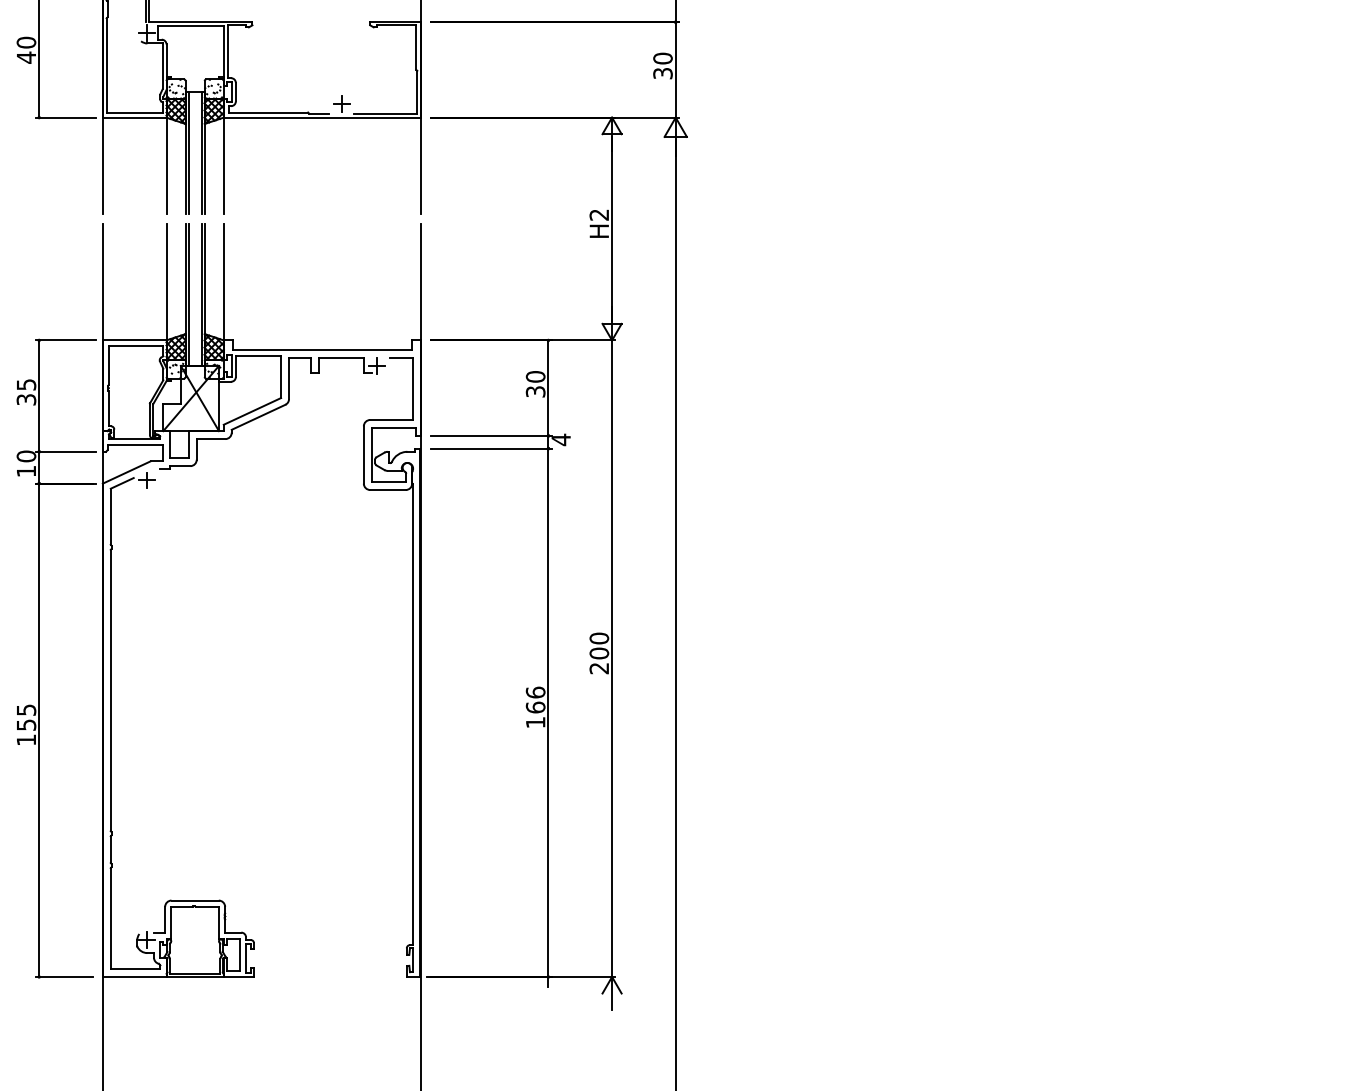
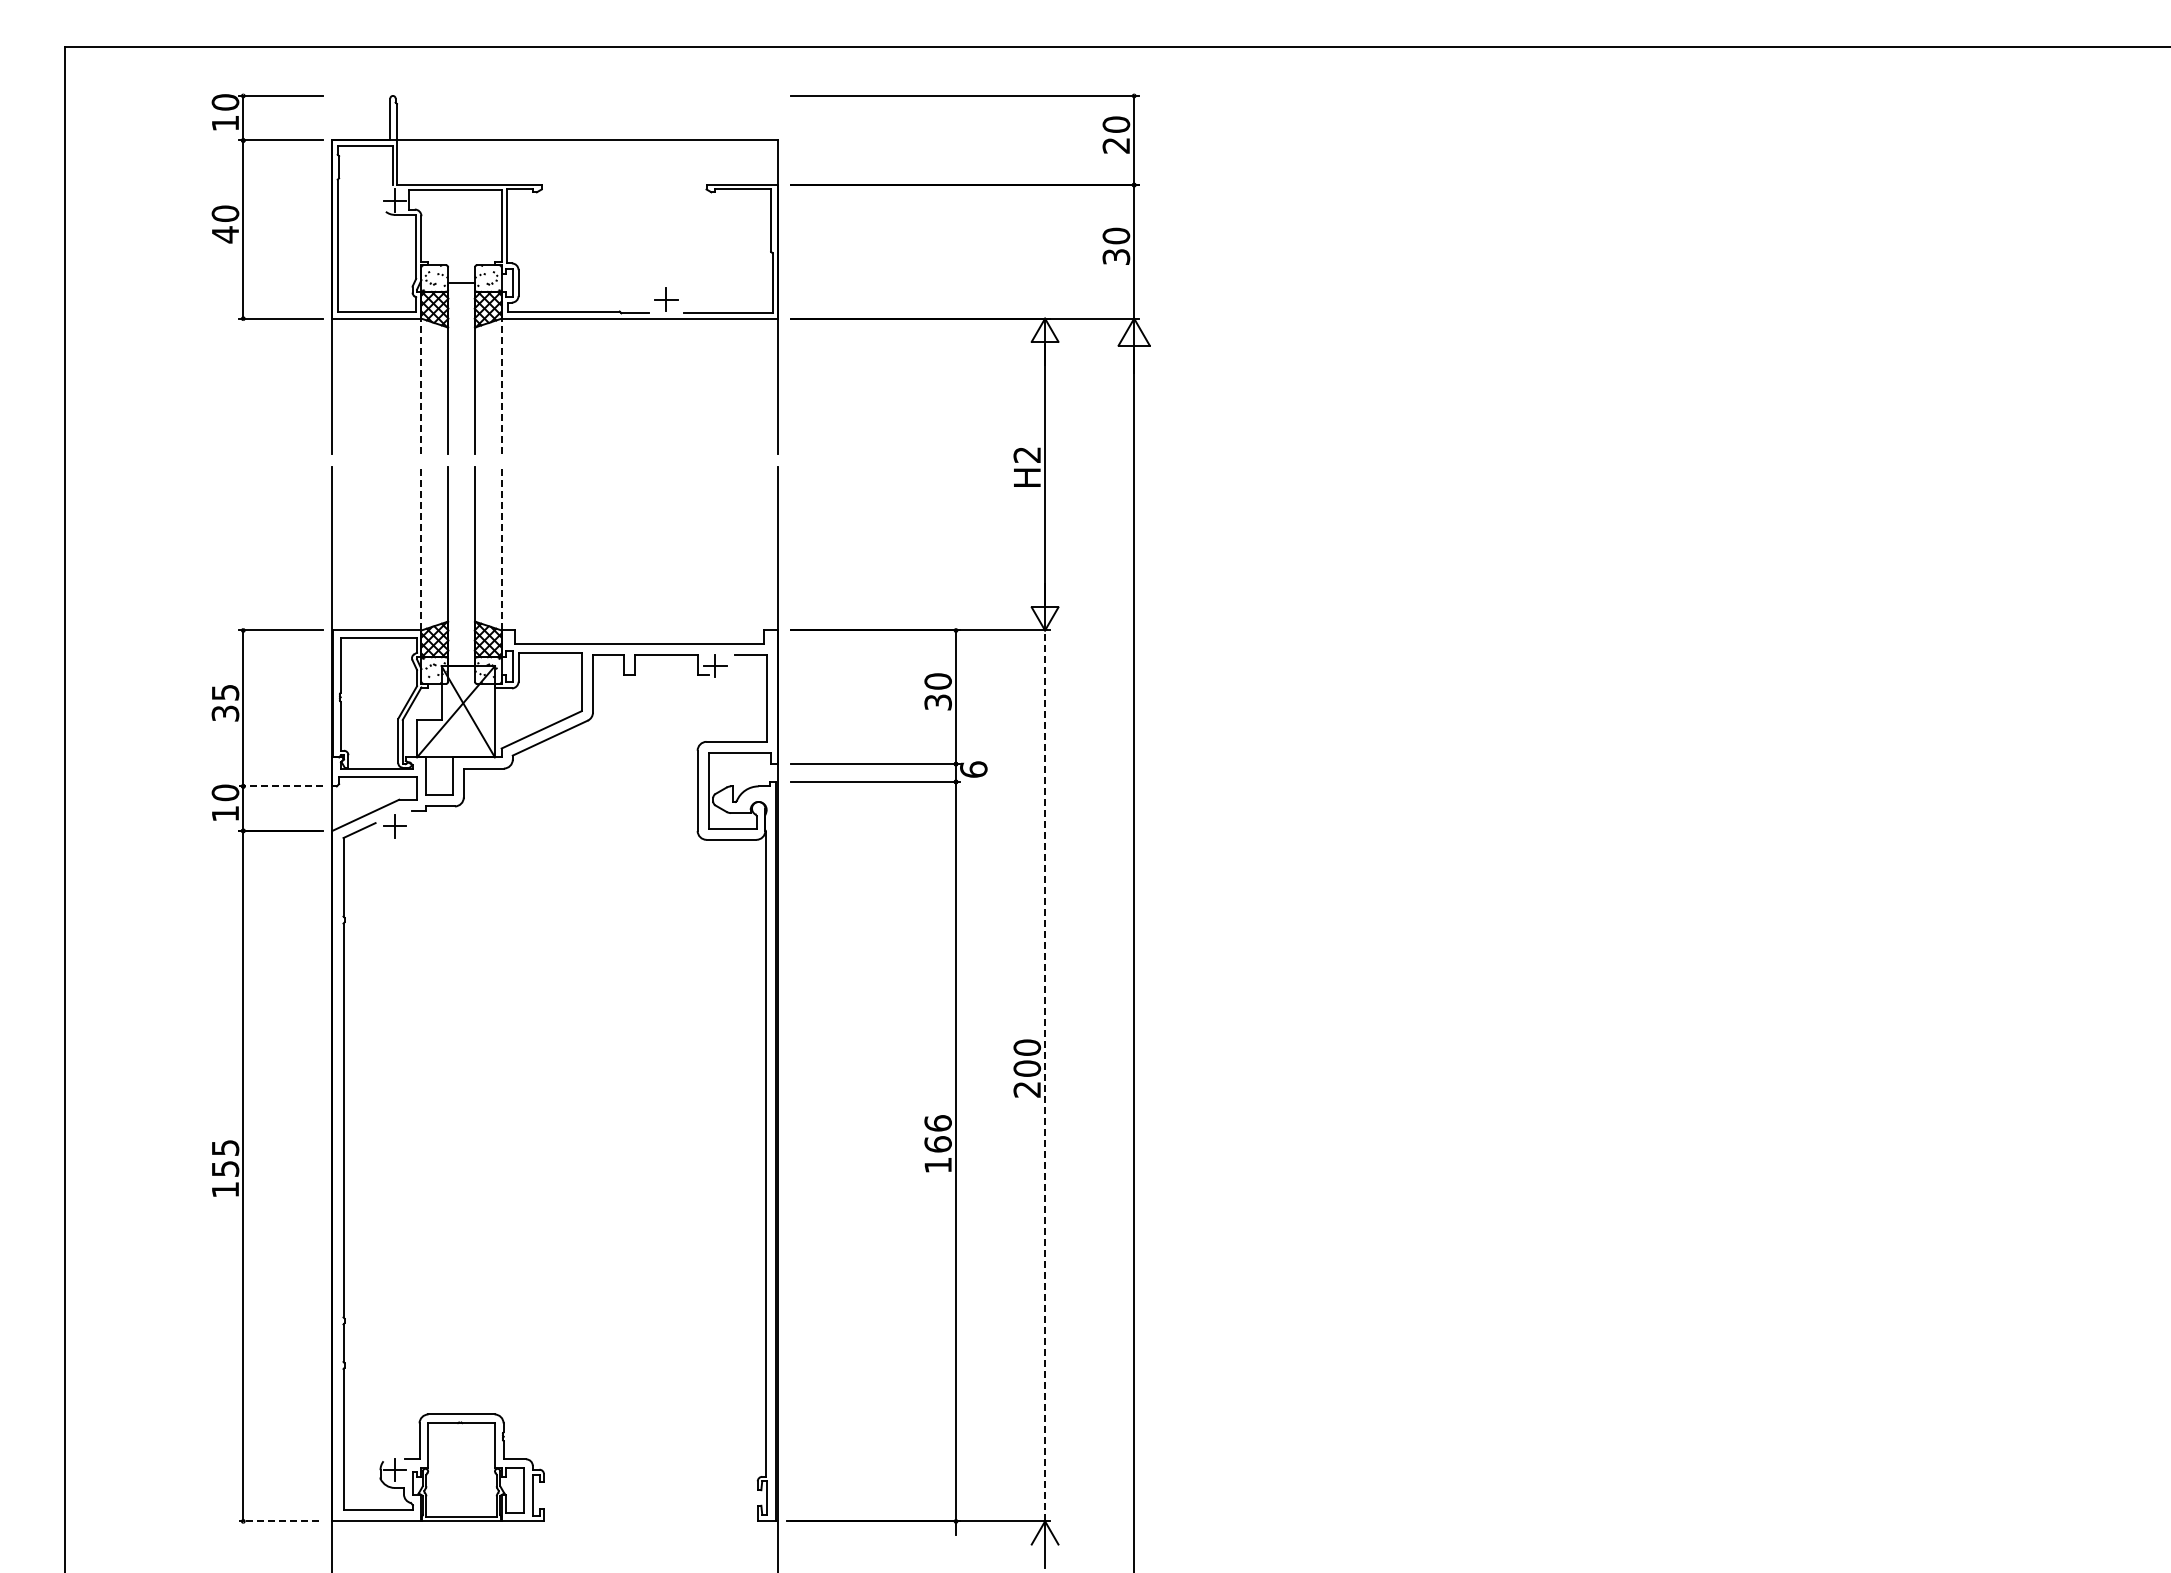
line: (188, 153) -> (452, 368), removed
line: (201, 153) -> (470, 368), removed
line: (166, 166) -> (421, 386), solid -> dashed
line: (223, 166) -> (501, 386), solid -> dashed
line: (166, 281) -> (421, 548), solid -> dashed
line: (223, 281) -> (501, 548), solid -> dashed
line: (188, 294) -> (452, 566), removed
line: (201, 294) -> (470, 566), removed
text: (560, 439) -> (973, 769), 4 -> 6
line: (65, 451) -> (280, 786), solid -> dashed
line: (612, 658) -> (1045, 1075), solid -> dashed
line: (64, 977) -> (278, 1521), solid -> dashed

